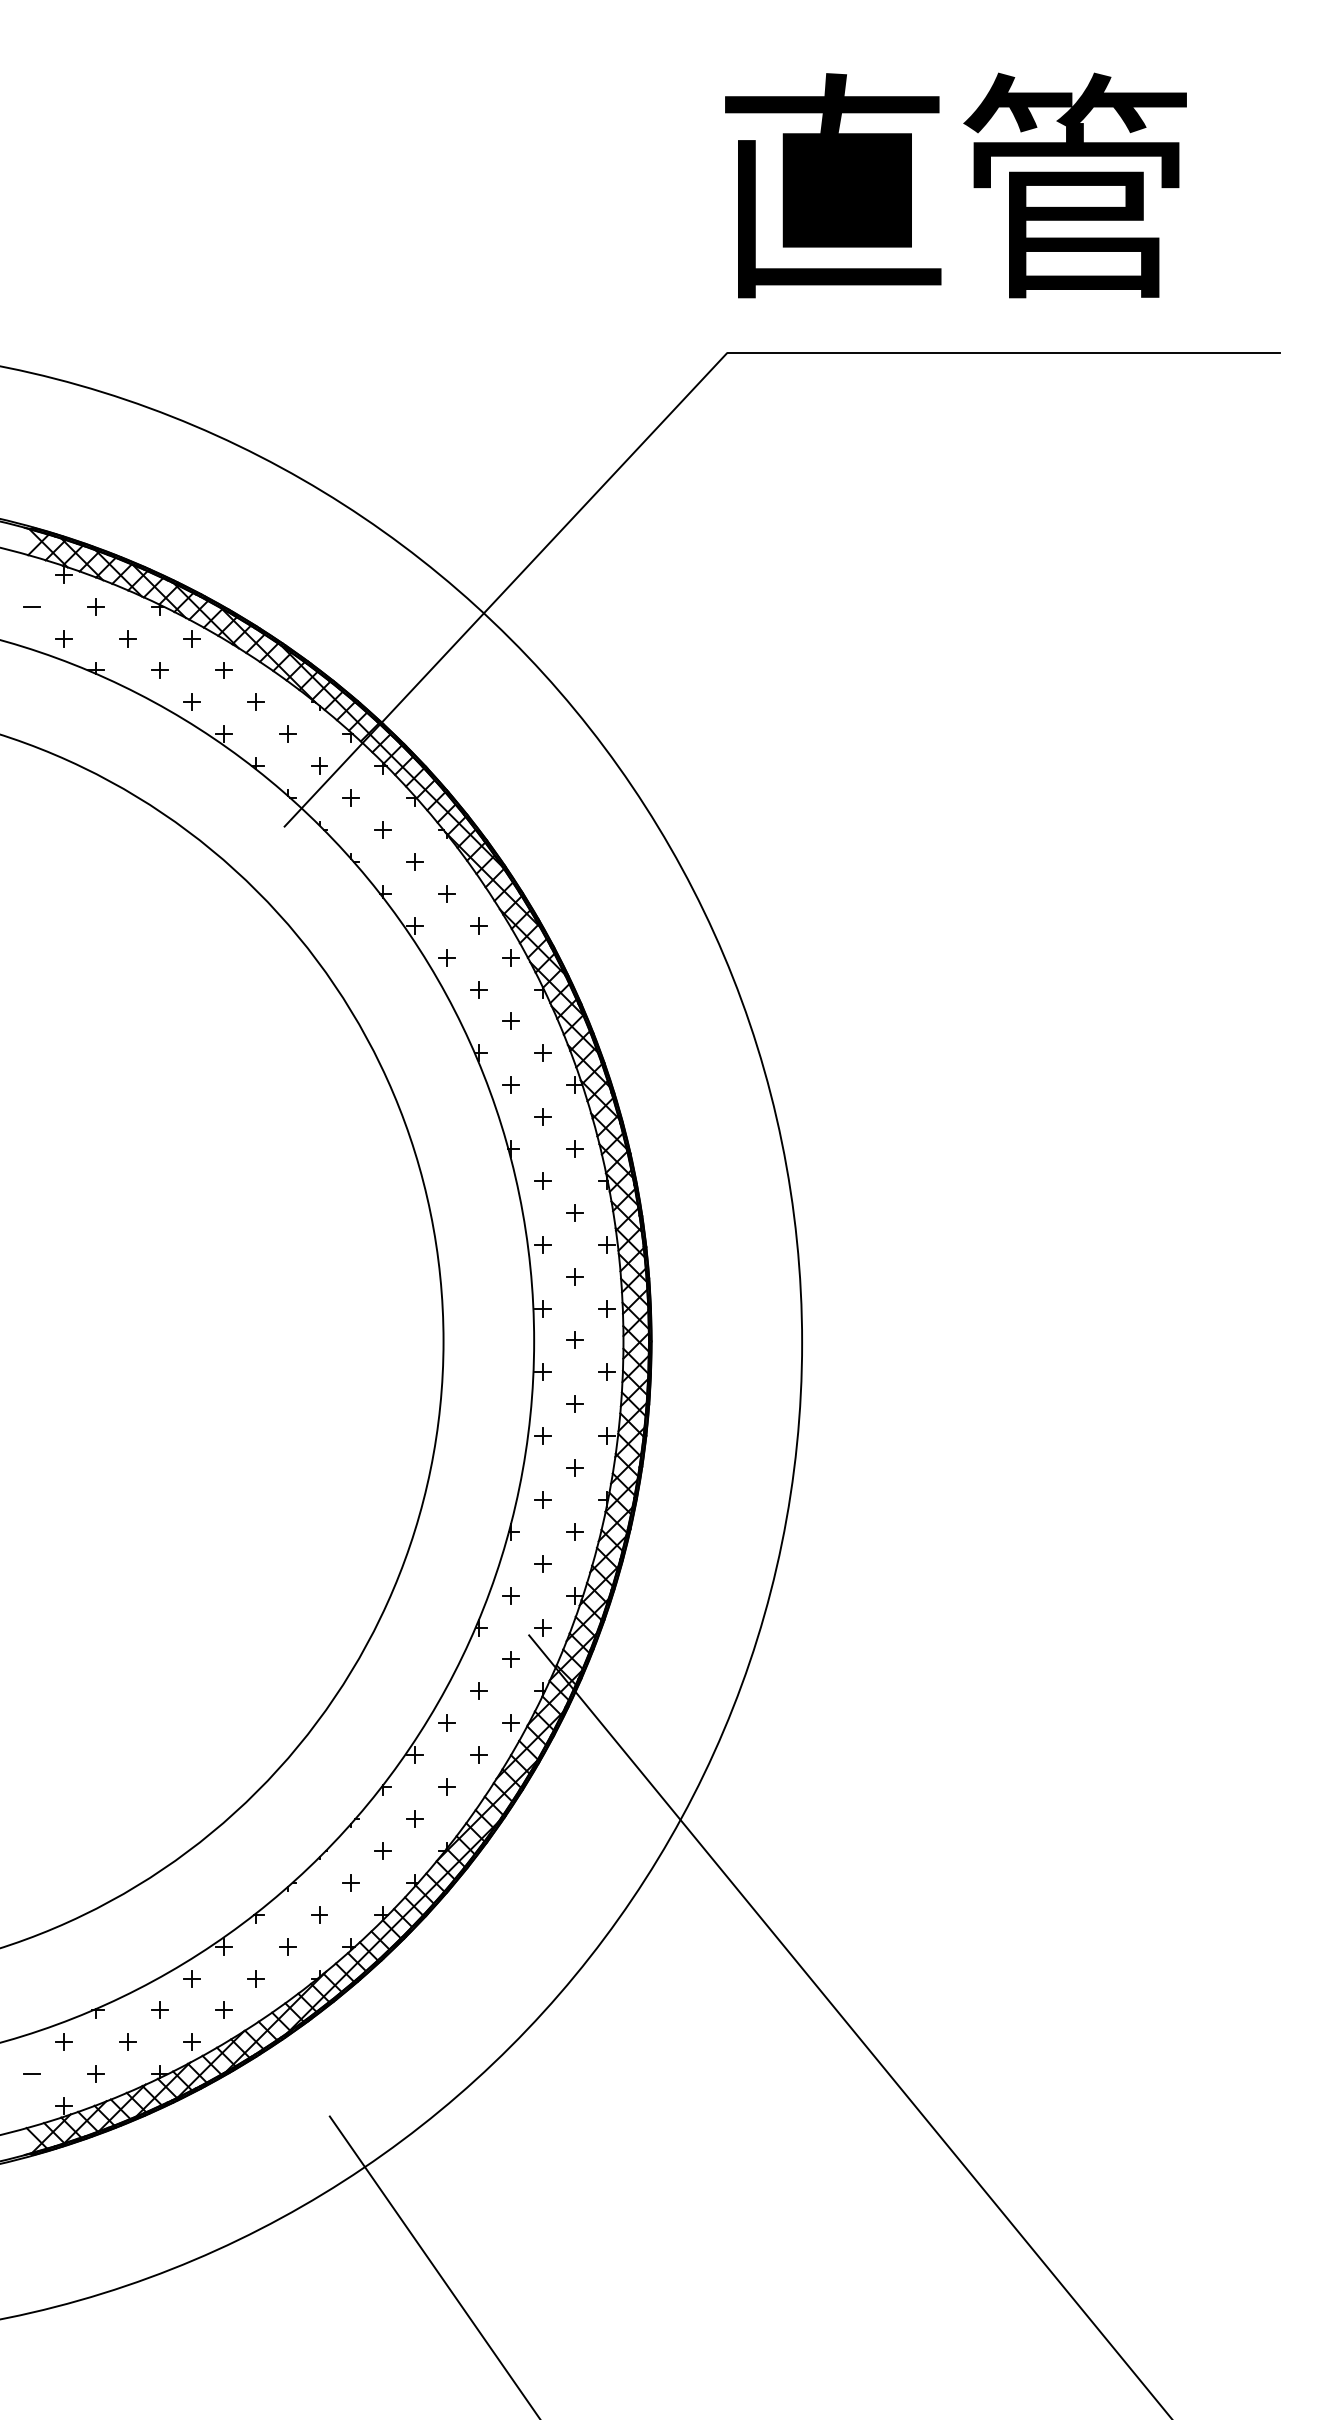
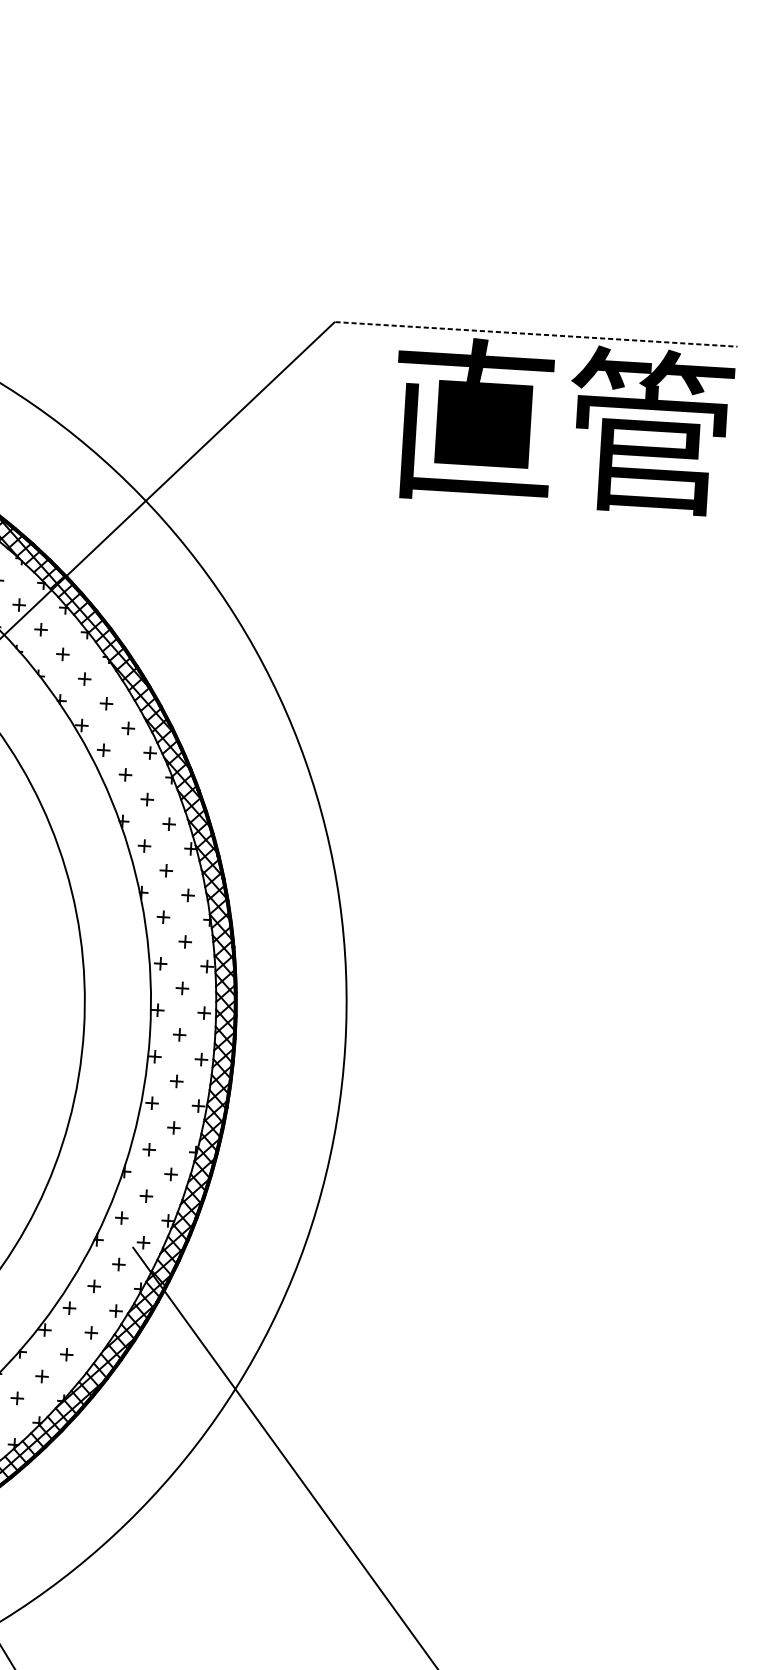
text: (955, 185) -> (562, 425), moved
line: (1004, 352) -> (536, 334), solid -> dashed

